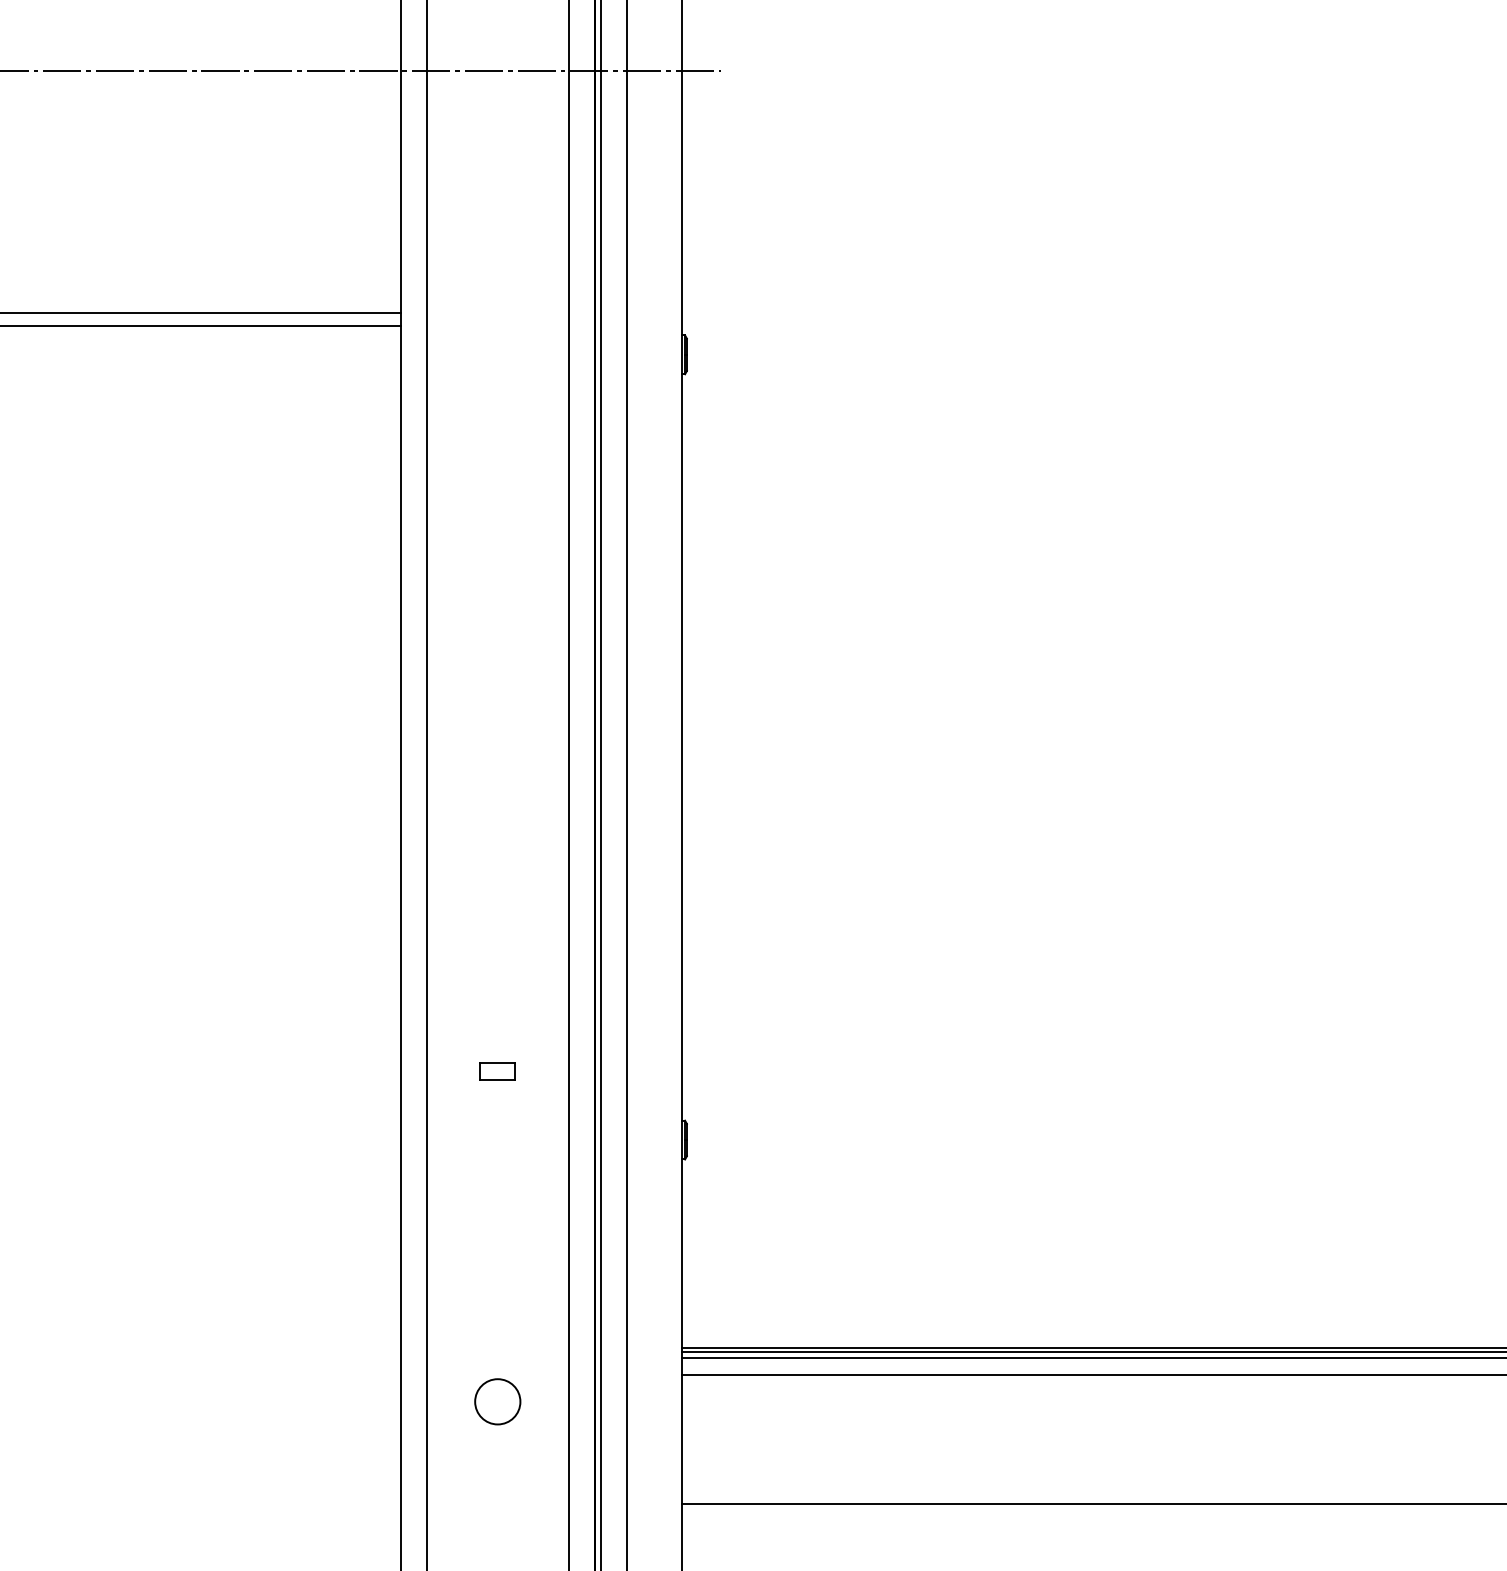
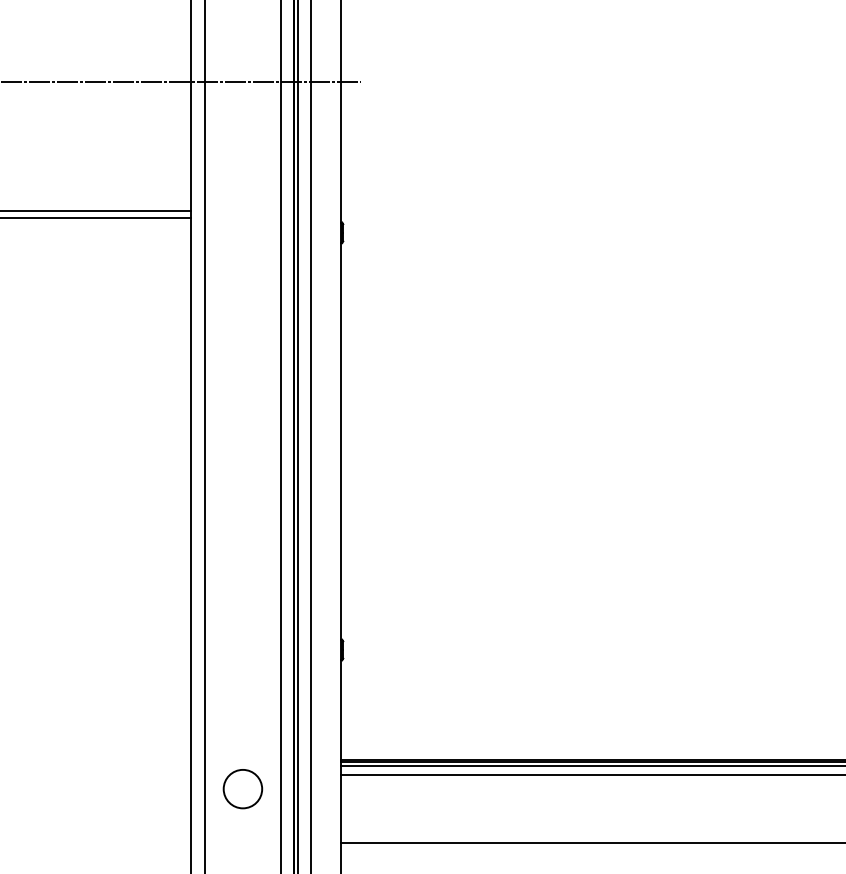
part: (497, 1071) -> (242, 613), removed
circle: (497, 1400) -> (242, 788), size x1.6

